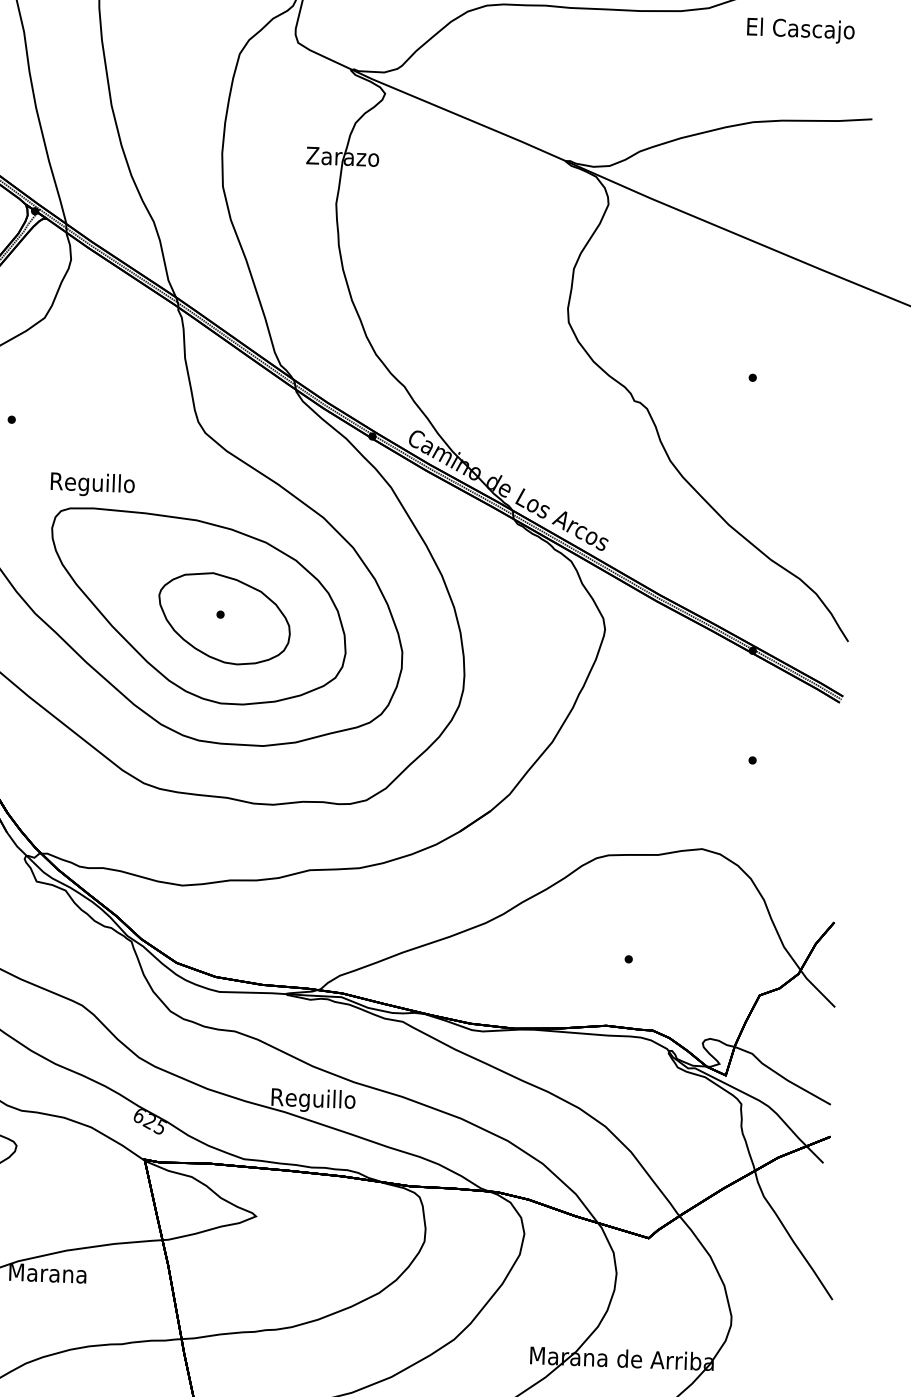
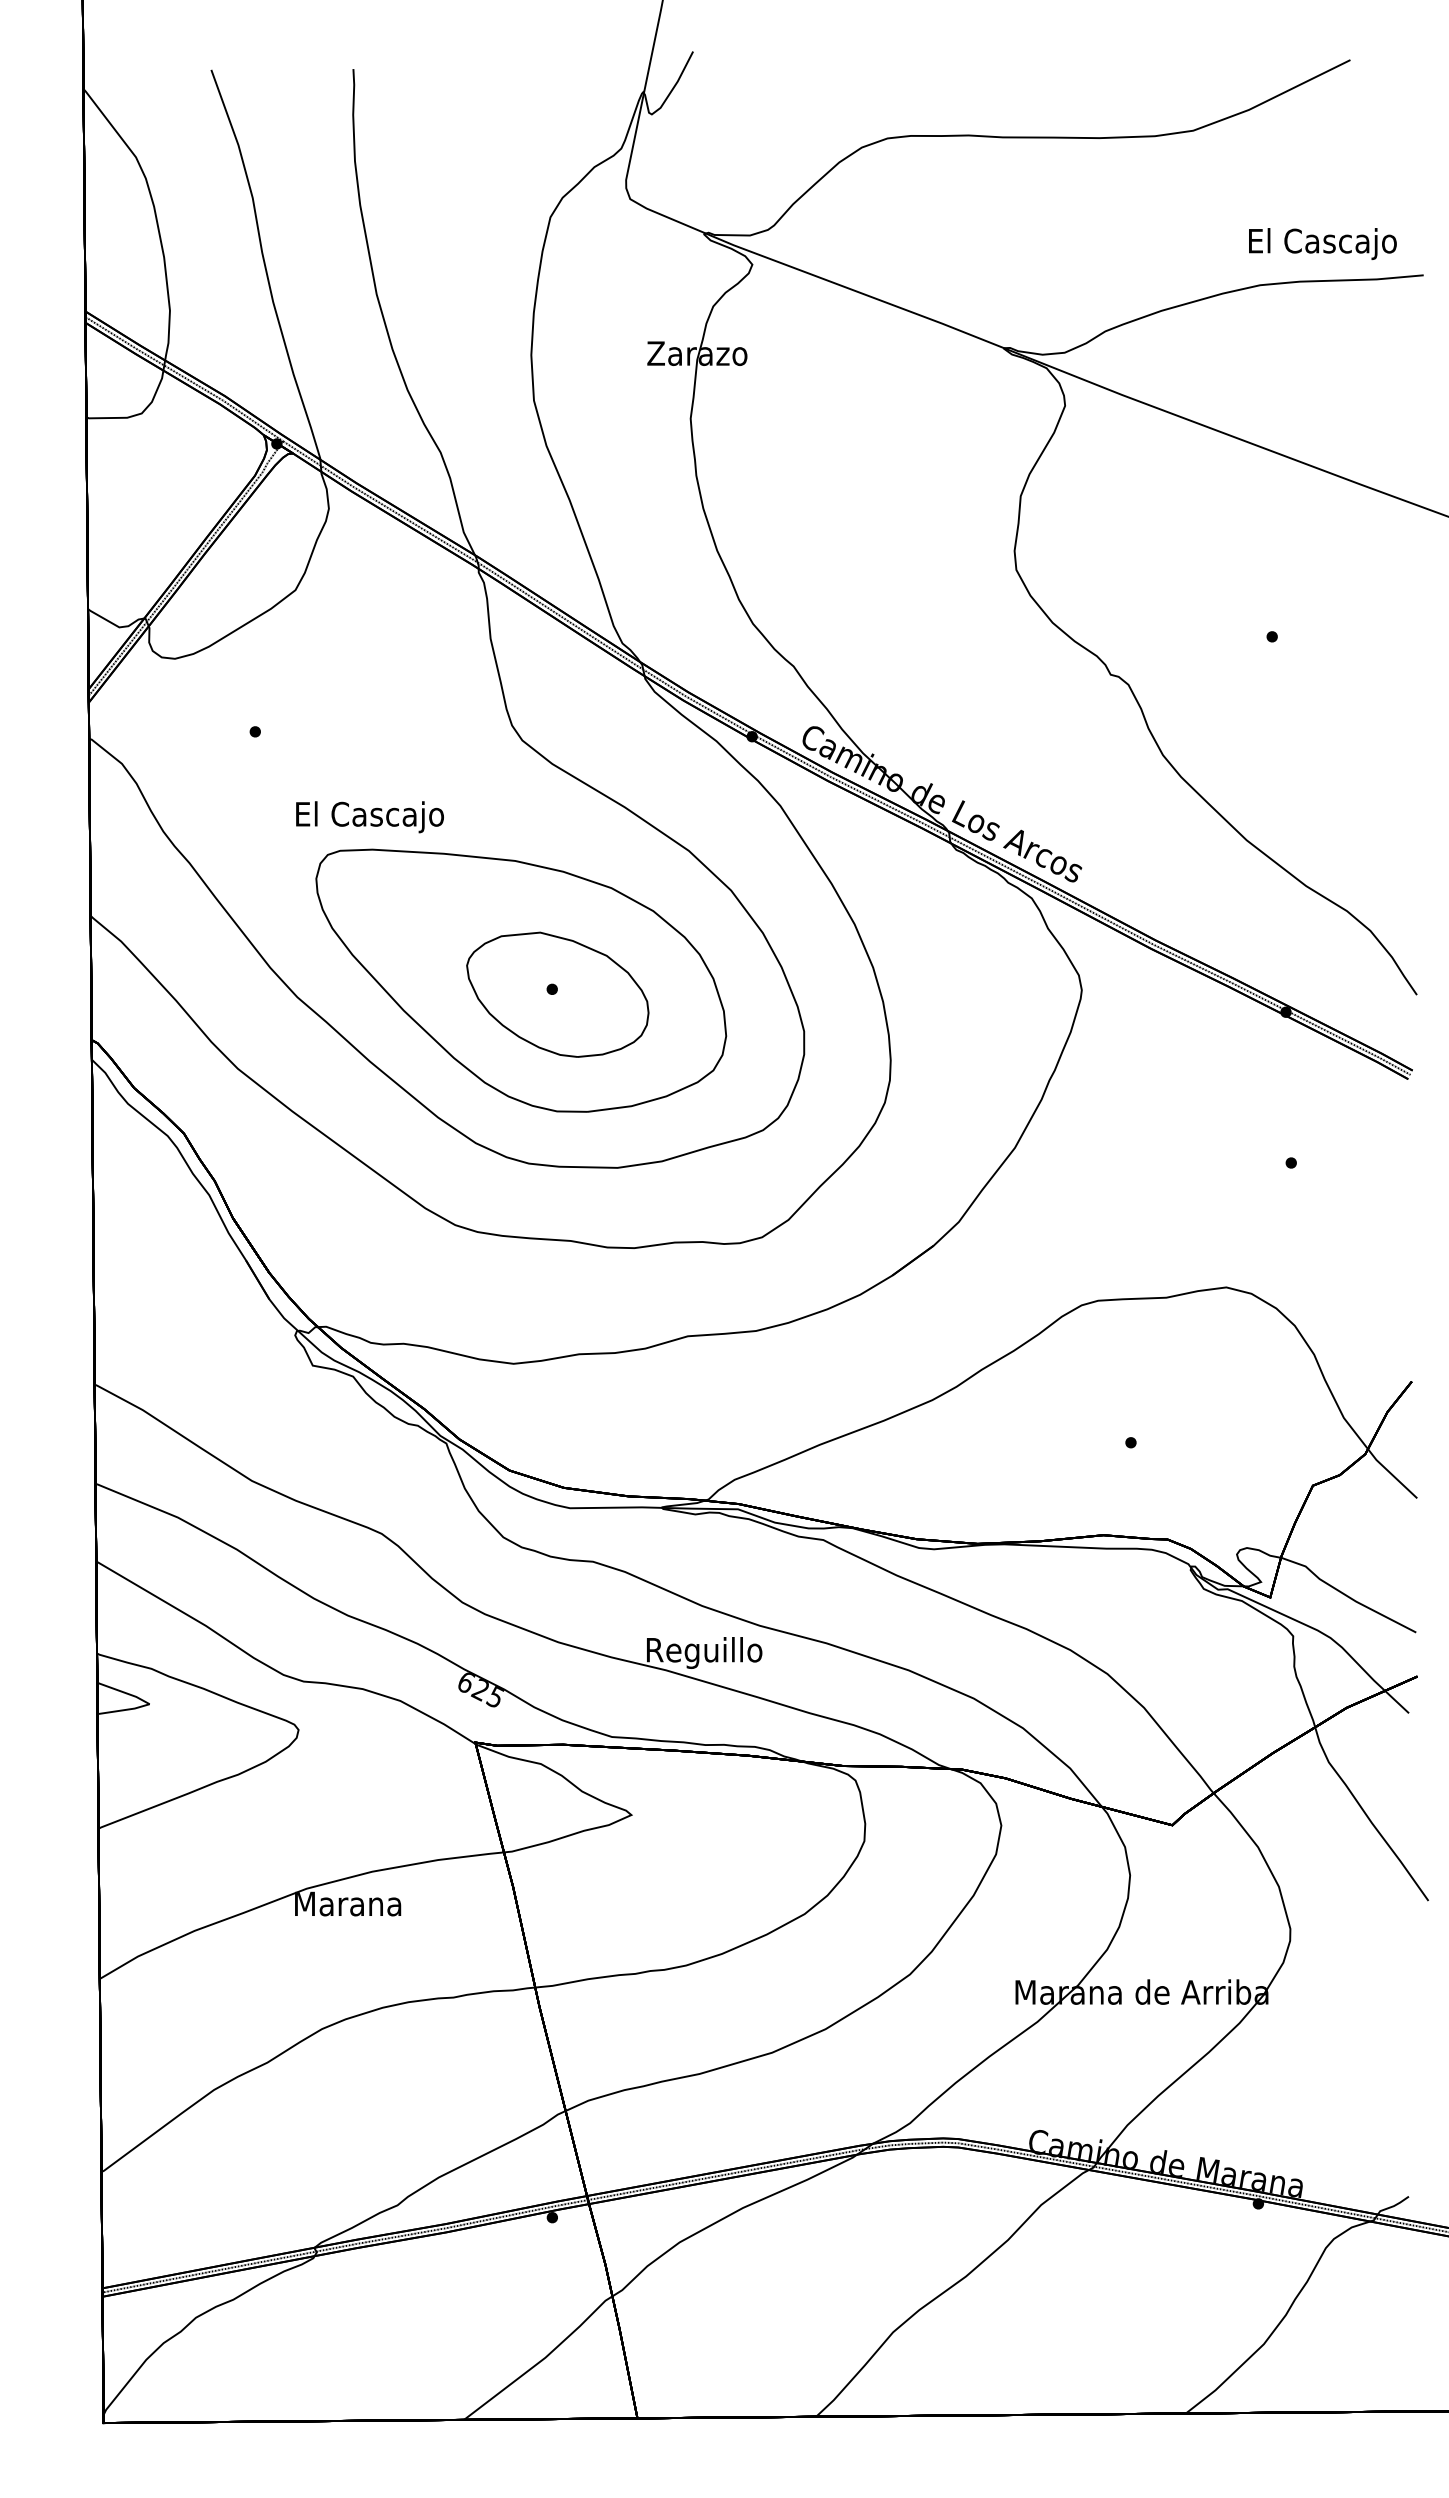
text: (800, 30) -> (1322, 243), moved
text: (92, 484) -> (369, 817), Reguillo -> El Cascajo

